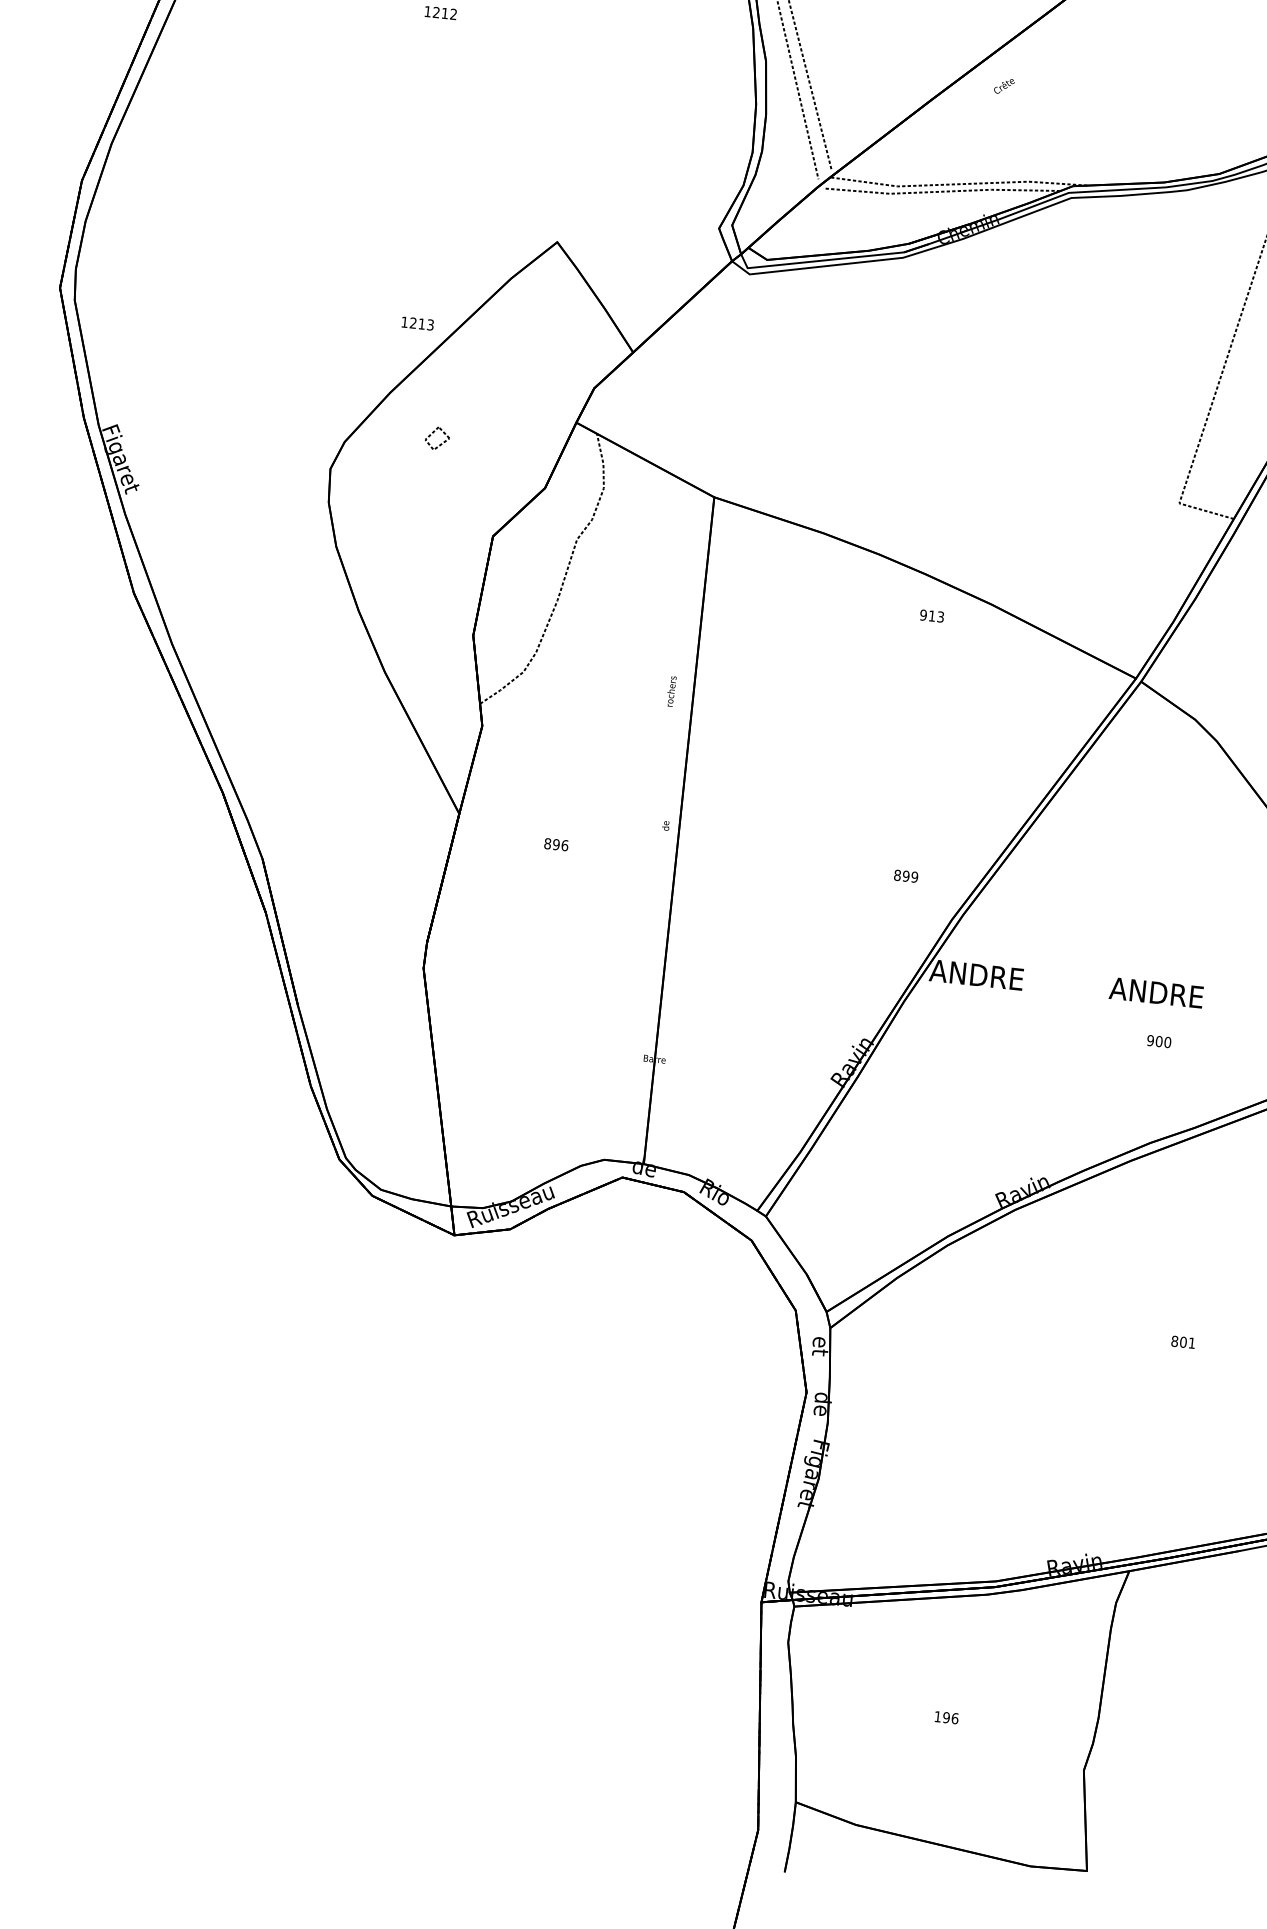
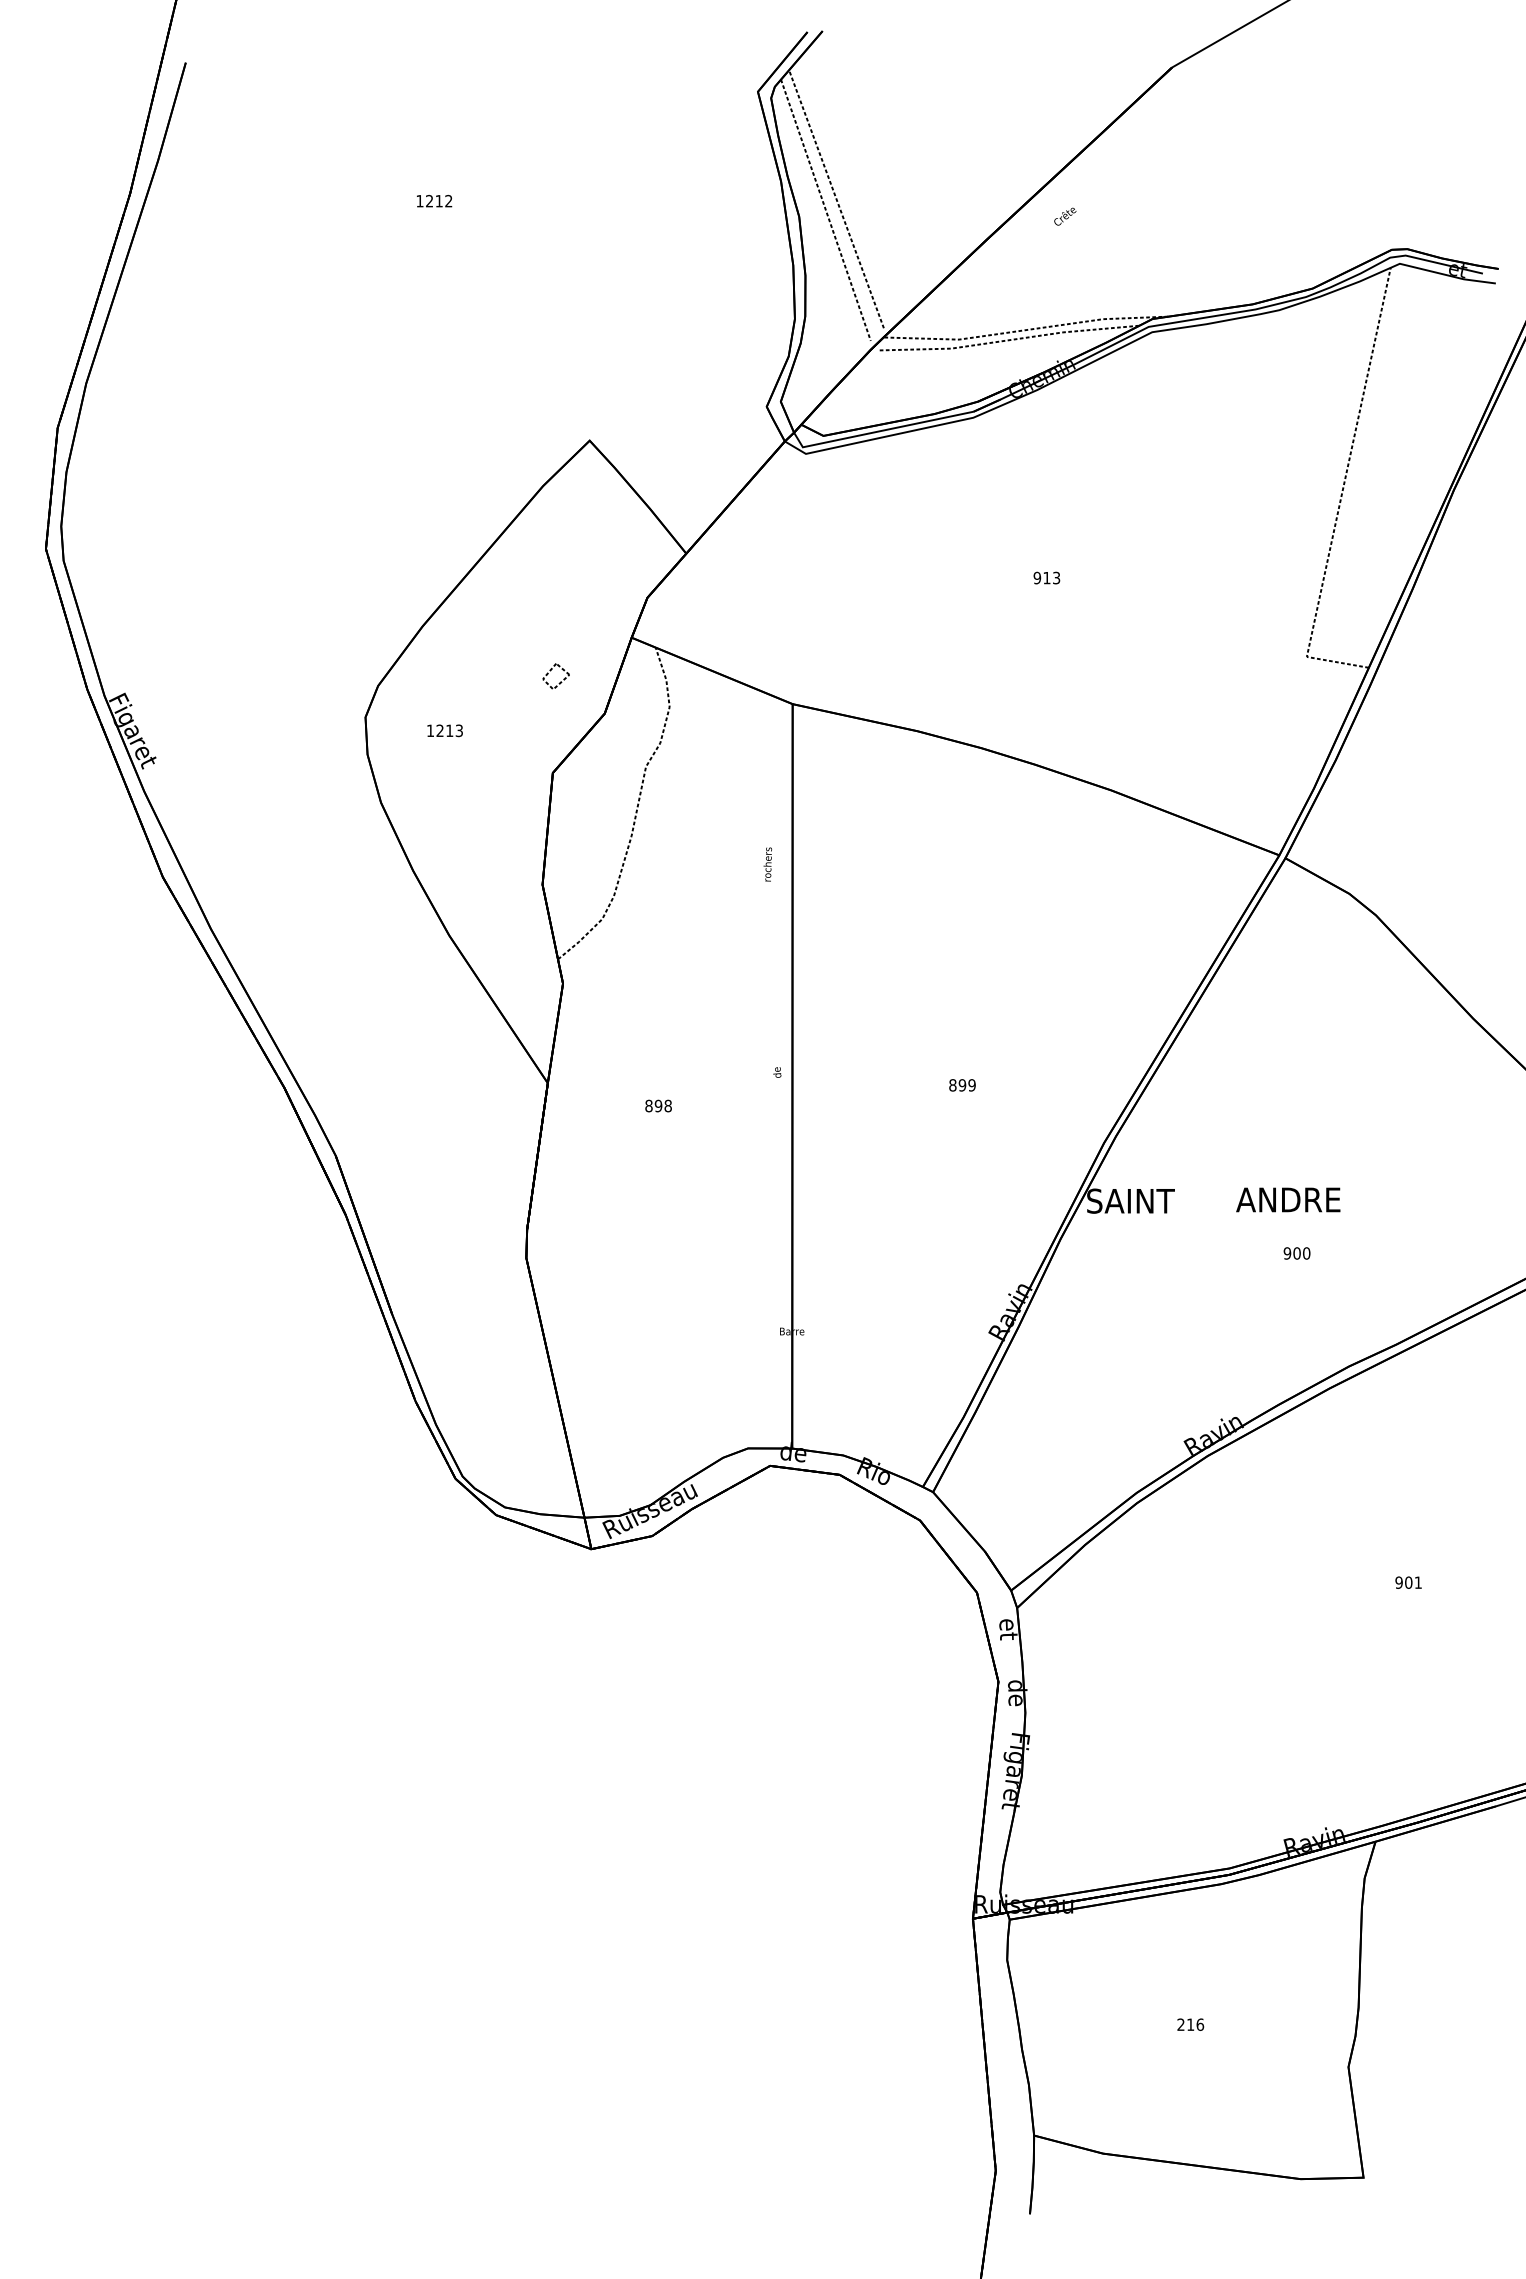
text: (417, 323) -> (444, 730), moved
part: (432, 433) -> (550, 671), moved
text: (931, 615) -> (1046, 577), moved
text: (671, 691) -> (767, 864), moved
text: (564, 845) -> (667, 1105), 896 -> 898
text: (906, 876) -> (962, 1085), moved
text: (976, 974) -> (1137, 1200), ANDRE -> SAINT
text: (1156, 992) -> (1288, 1199), moved
text: (1158, 1041) -> (1296, 1253), moved
text: (1174, 1341) -> (1398, 1582), 801 -> 901
text: (941, 1717) -> (1185, 2024), 196 -> 216

